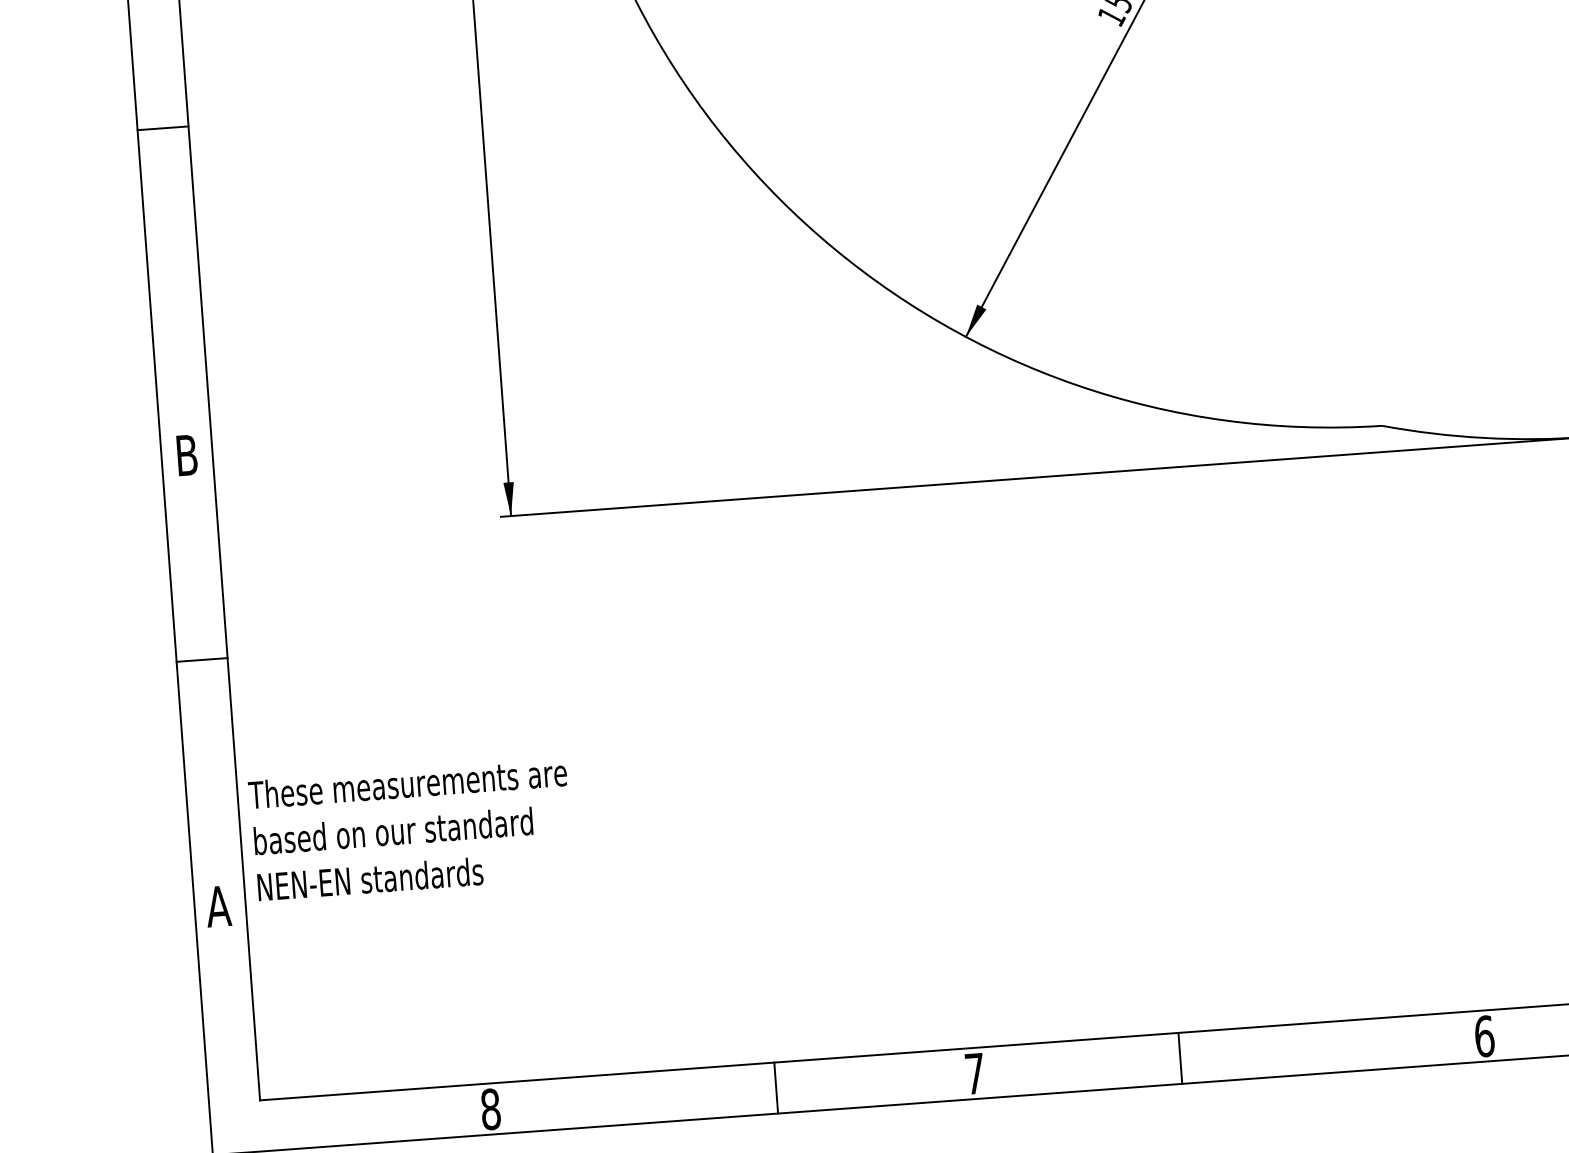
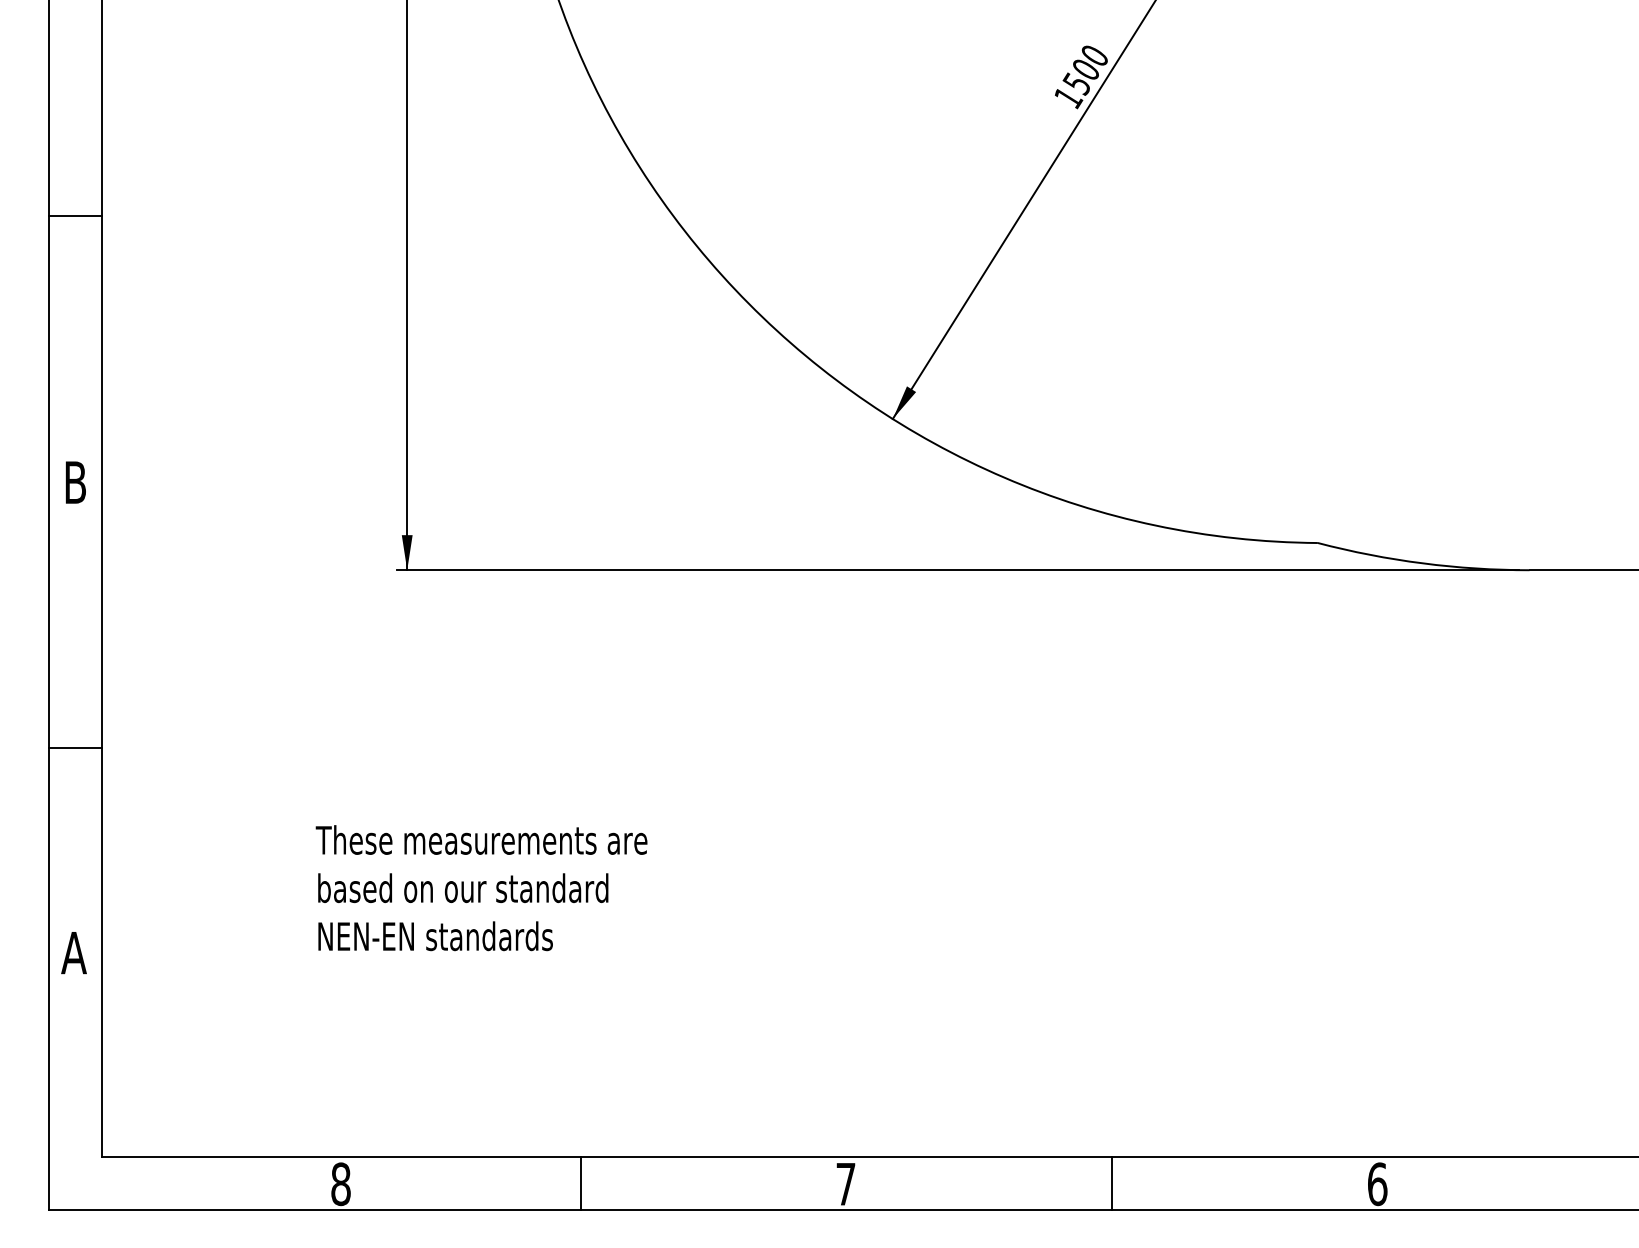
line: (162, 128) -> (75, 216), moved
line: (201, 660) -> (75, 748), moved
text: (411, 830) -> (481, 888), moved
line: (1180, 1058) -> (1112, 1183), moved
line: (775, 1087) -> (580, 1183), moved

